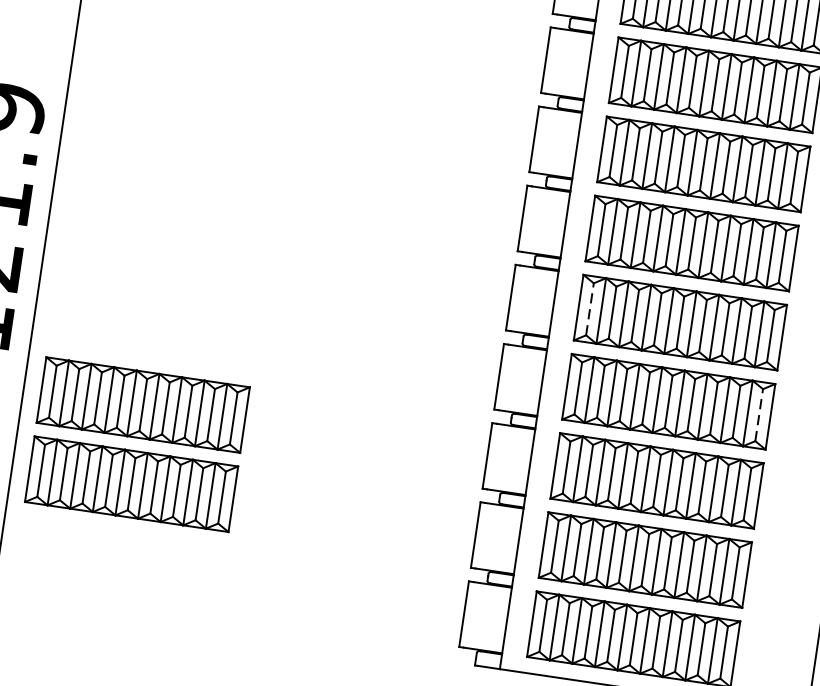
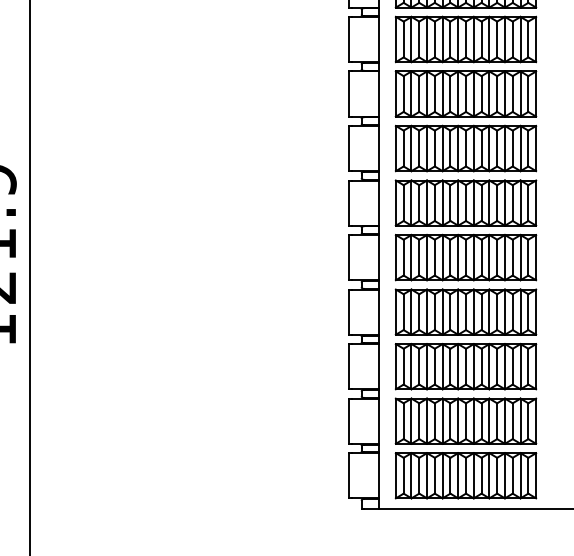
line: (589, 309) -> (403, 257), dashed -> solid
line: (759, 415) -> (528, 312), dashed -> solid
part: (136, 443) -> (111, 393), removed

